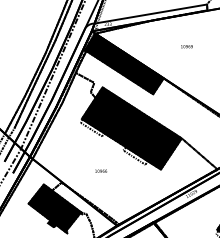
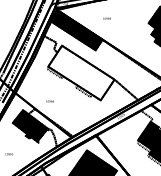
text: (186, 46) -> (106, 18), moved
fill: (131, 127) -> (81, 72), removed
text: (100, 171) -> (49, 101), moved

